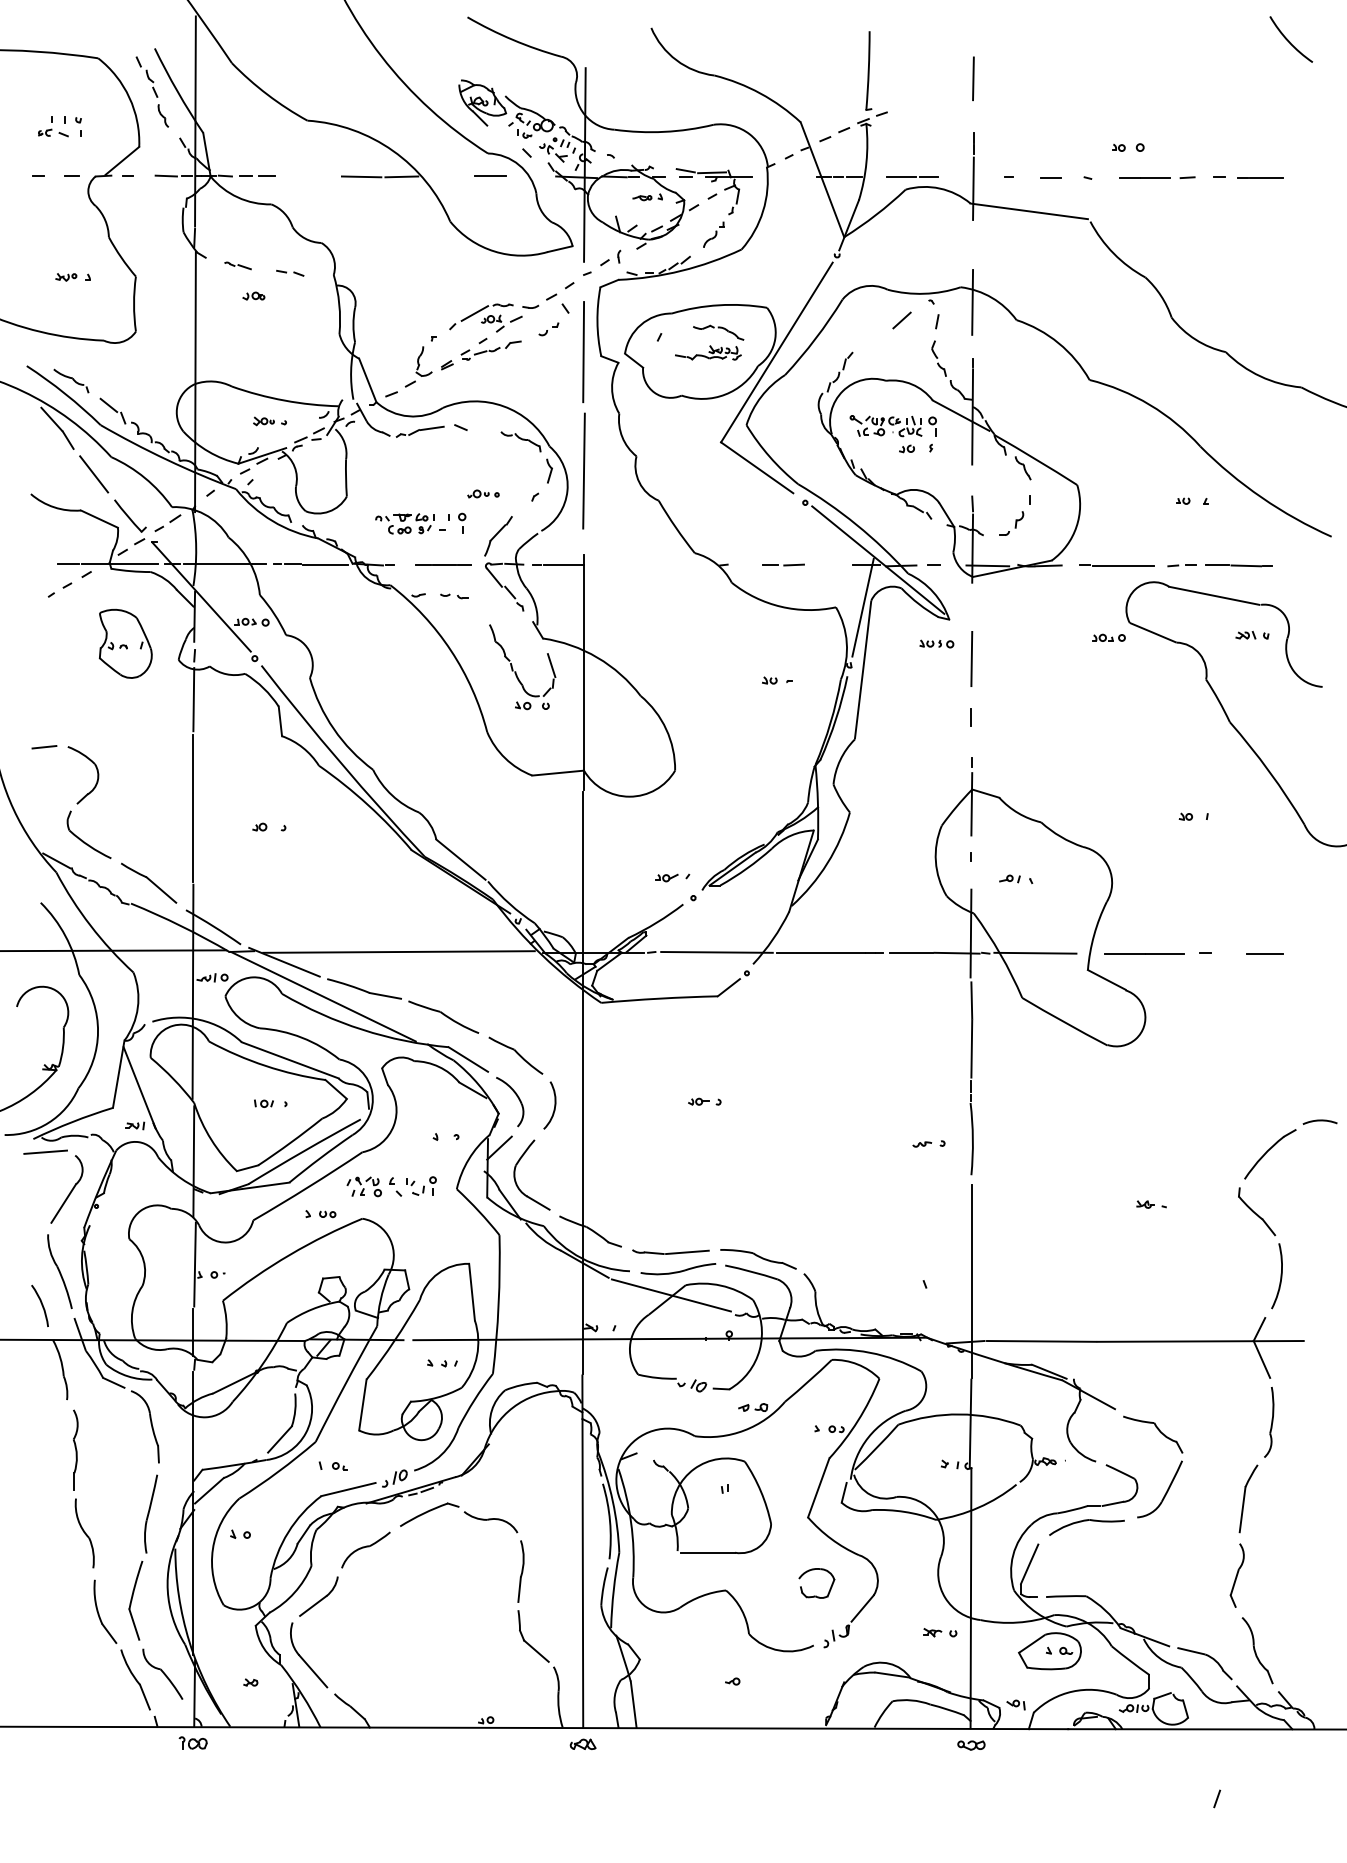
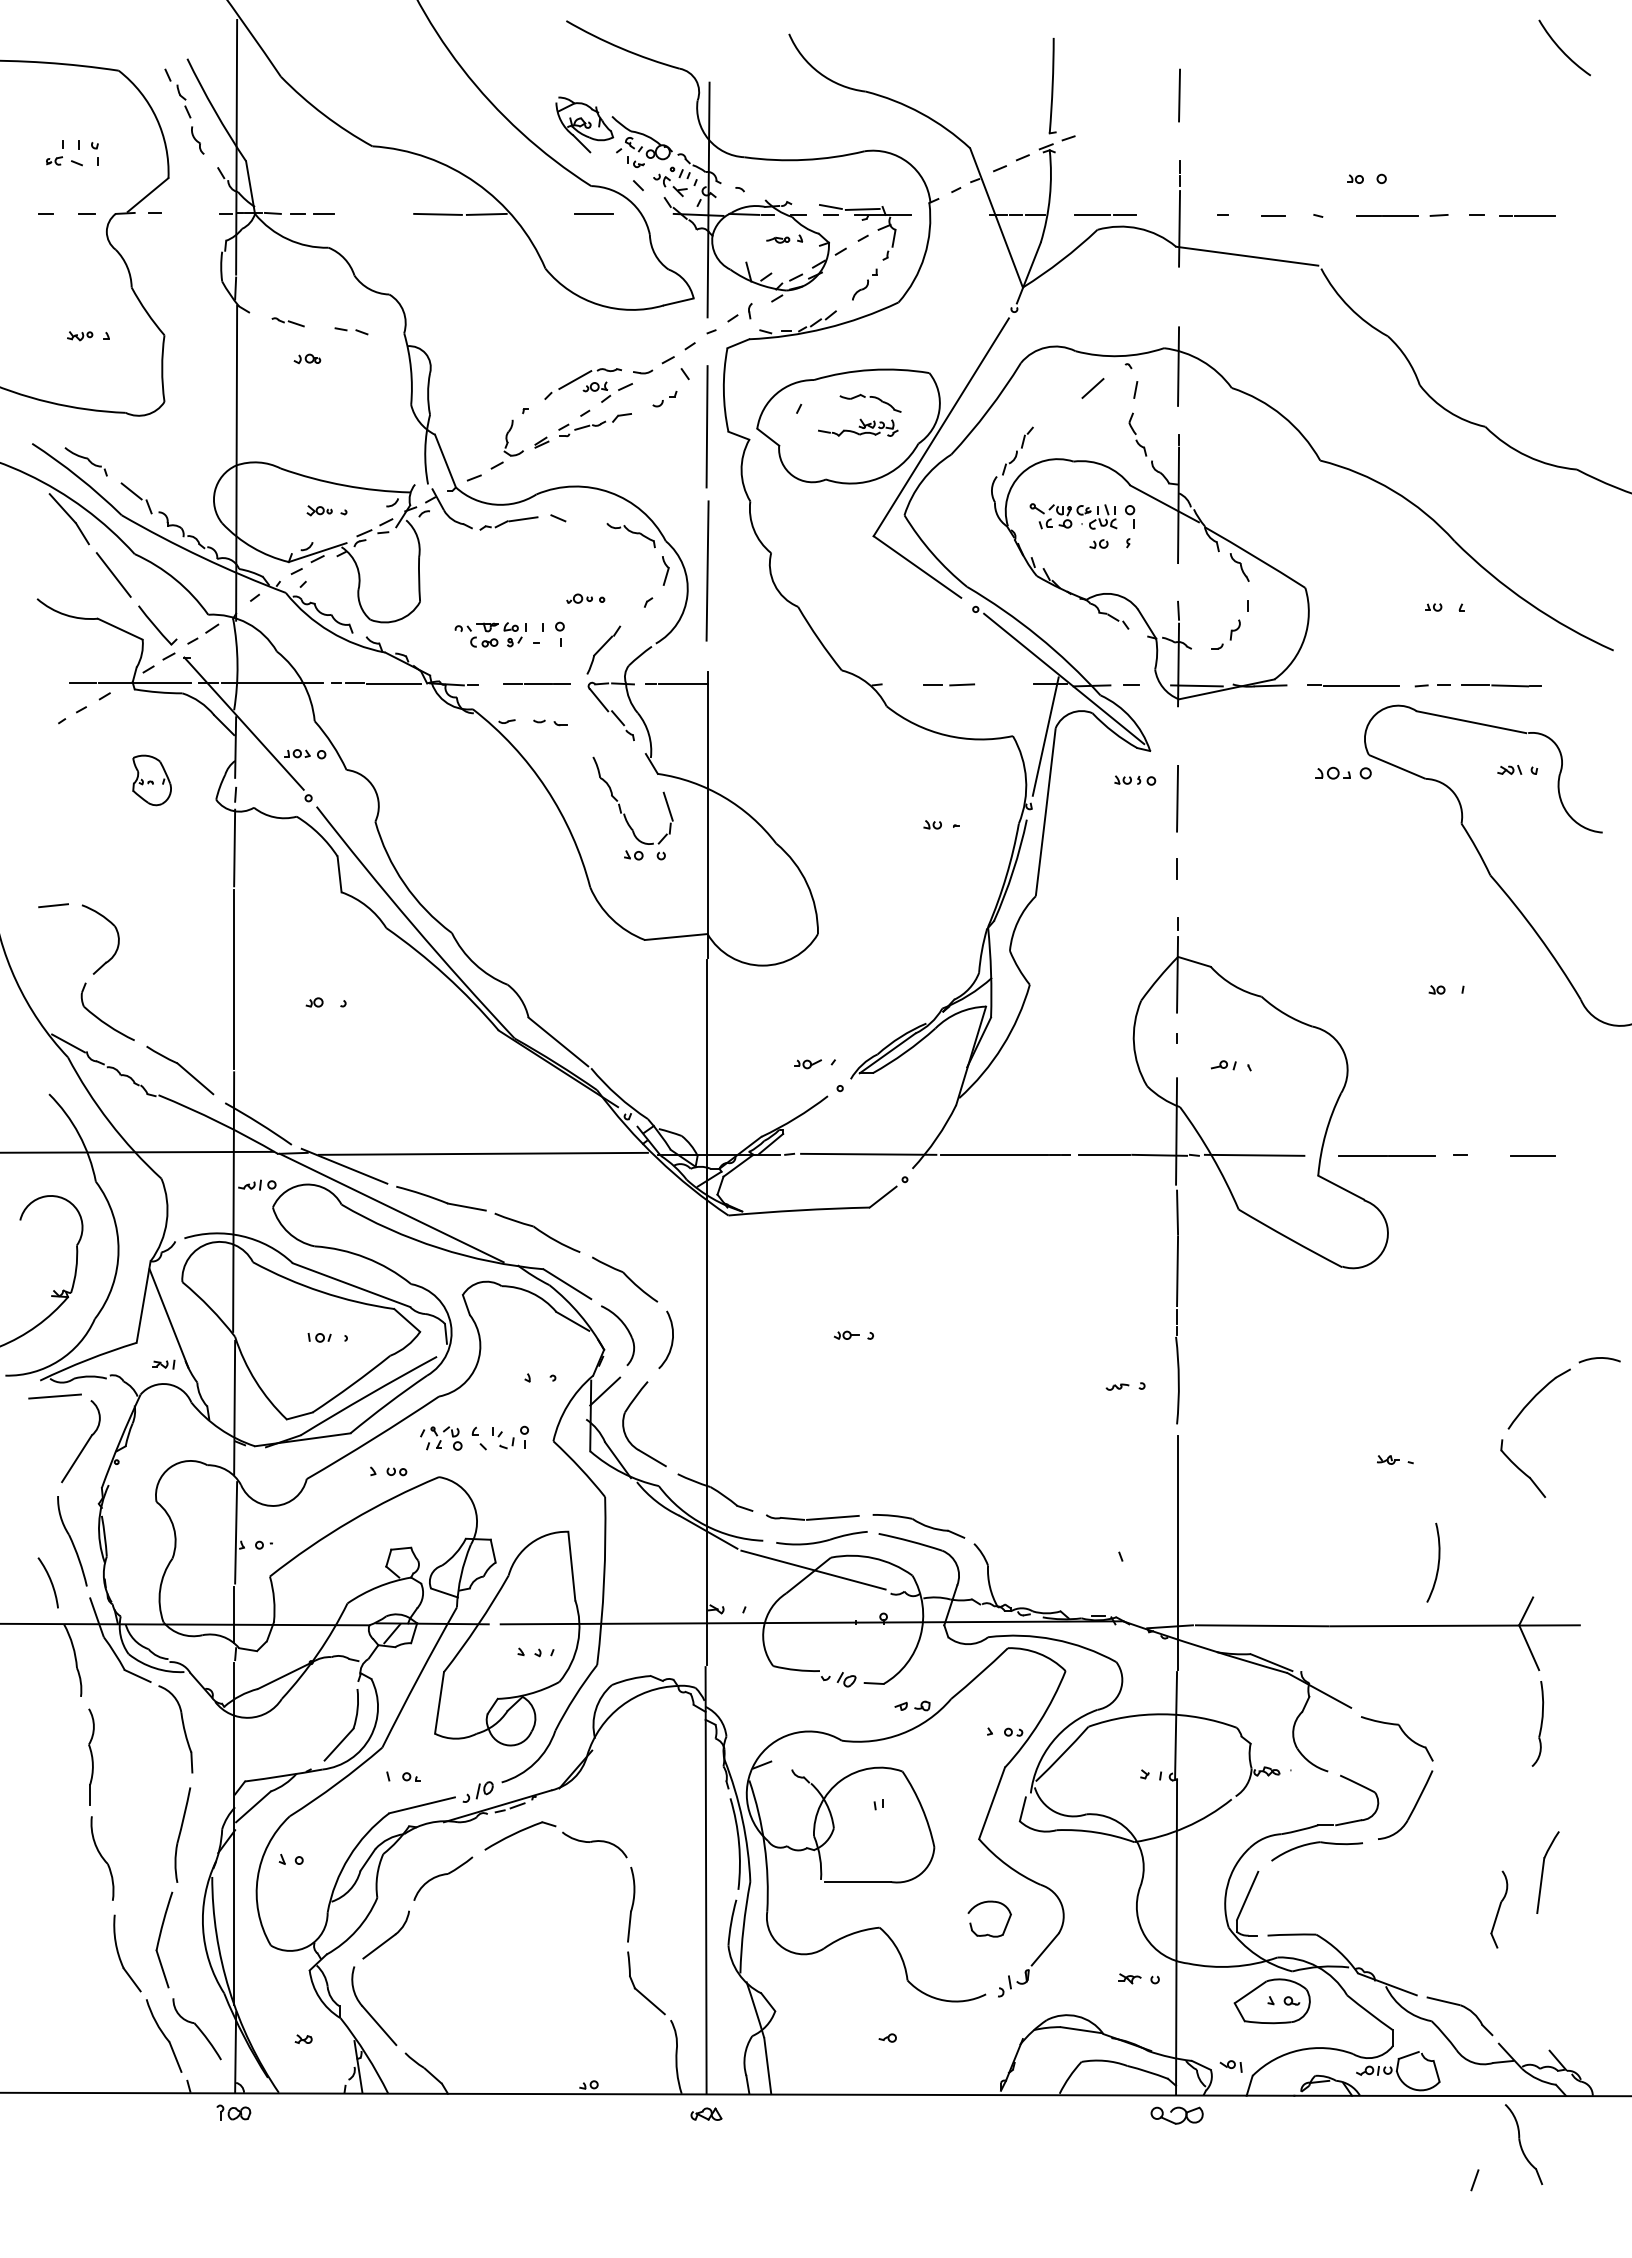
line: (166, 175) -> (201, 212), removed
part: (1108, 637) -> (1343, 772), size x1.4
part: (125, 643) -> (151, 780), size x0.6
arc: (1280, 1276) -> (1437, 1563), moved
part: (1248, 1498) -> (1547, 1872), moved
part: (1257, 1650) -> (1523, 2144), moved
part: (970, 1745) -> (1176, 2115), size x1.6

